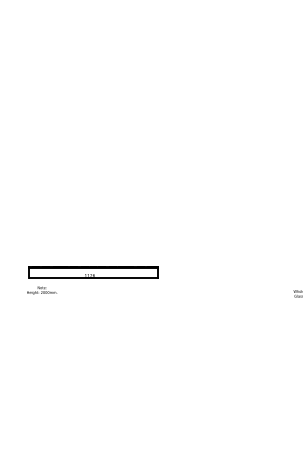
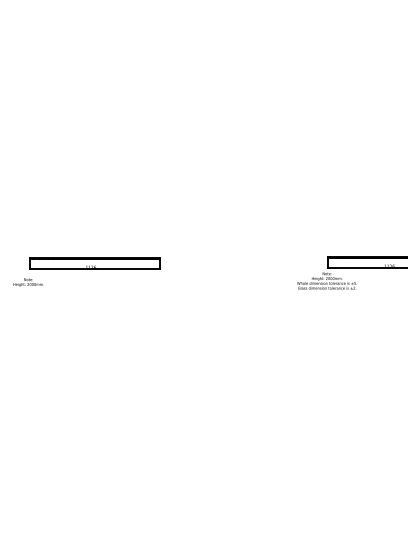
text: (42, 290) -> (28, 282), moved

